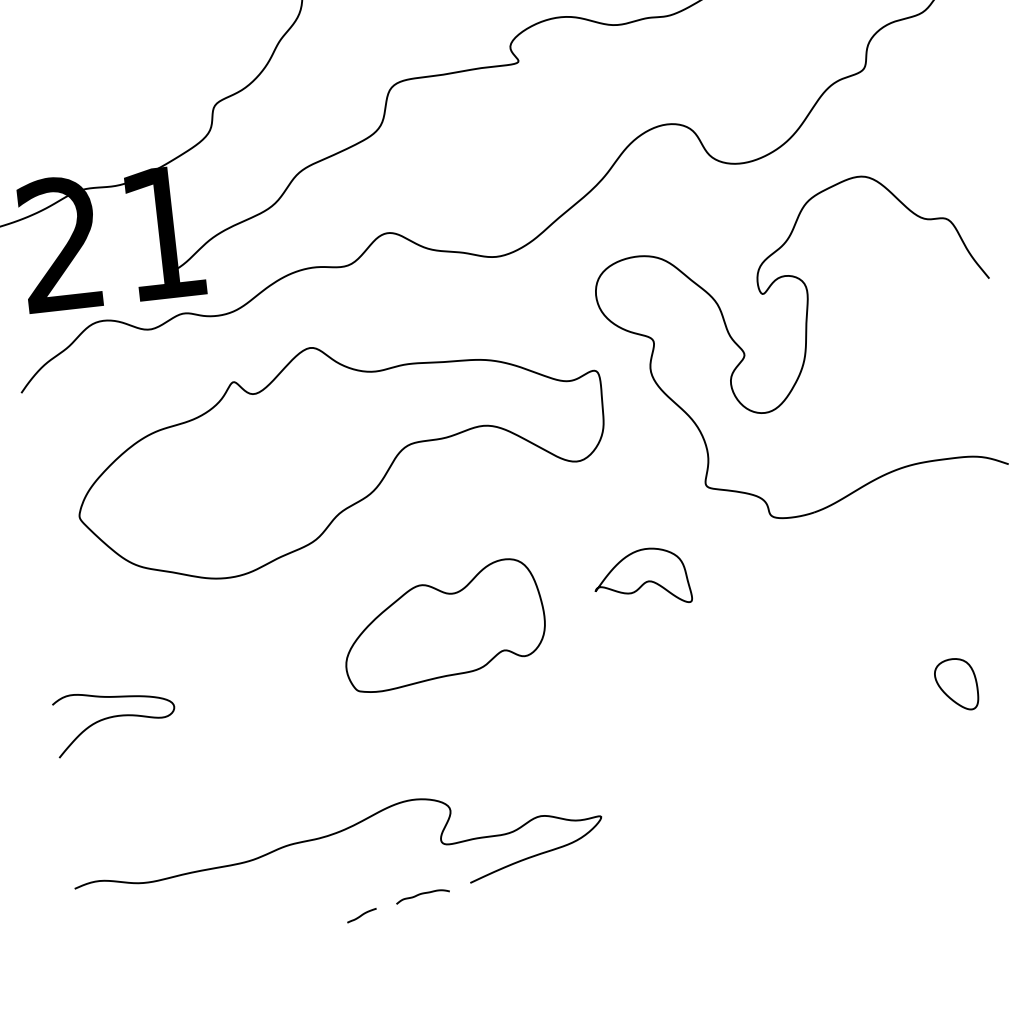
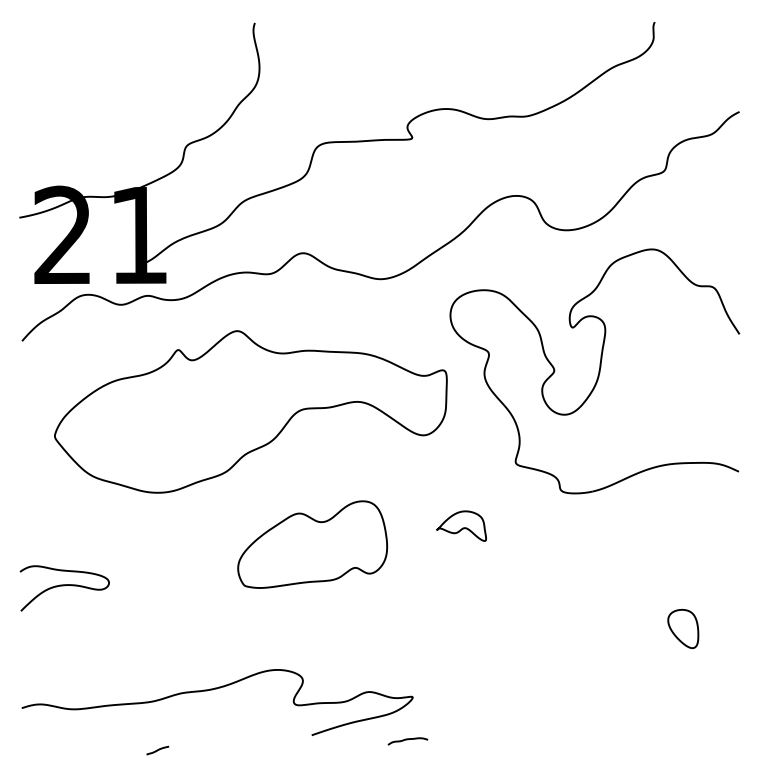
part: (641, 578) -> (461, 526), size x0.7
curve: (422, 895) -> (407, 740), moved
line: (361, 915) -> (157, 750), moved

